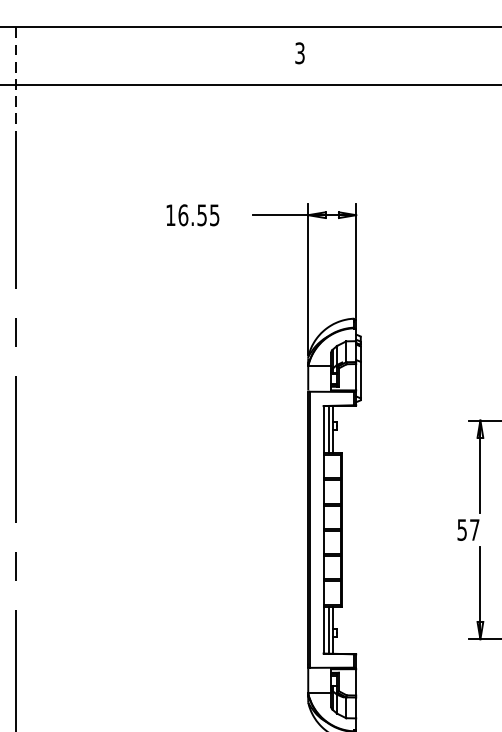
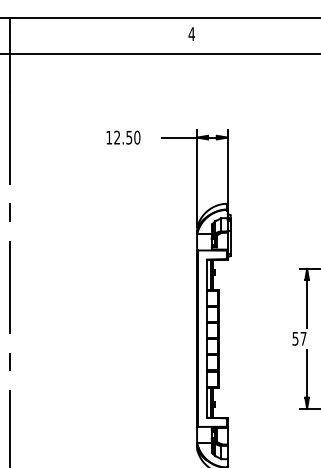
text: (299, 53) -> (191, 34), 3 -> 4
line: (16, 85) -> (10, 54), dashed -> solid
text: (199, 215) -> (127, 137), 16.55 -> 12.50

